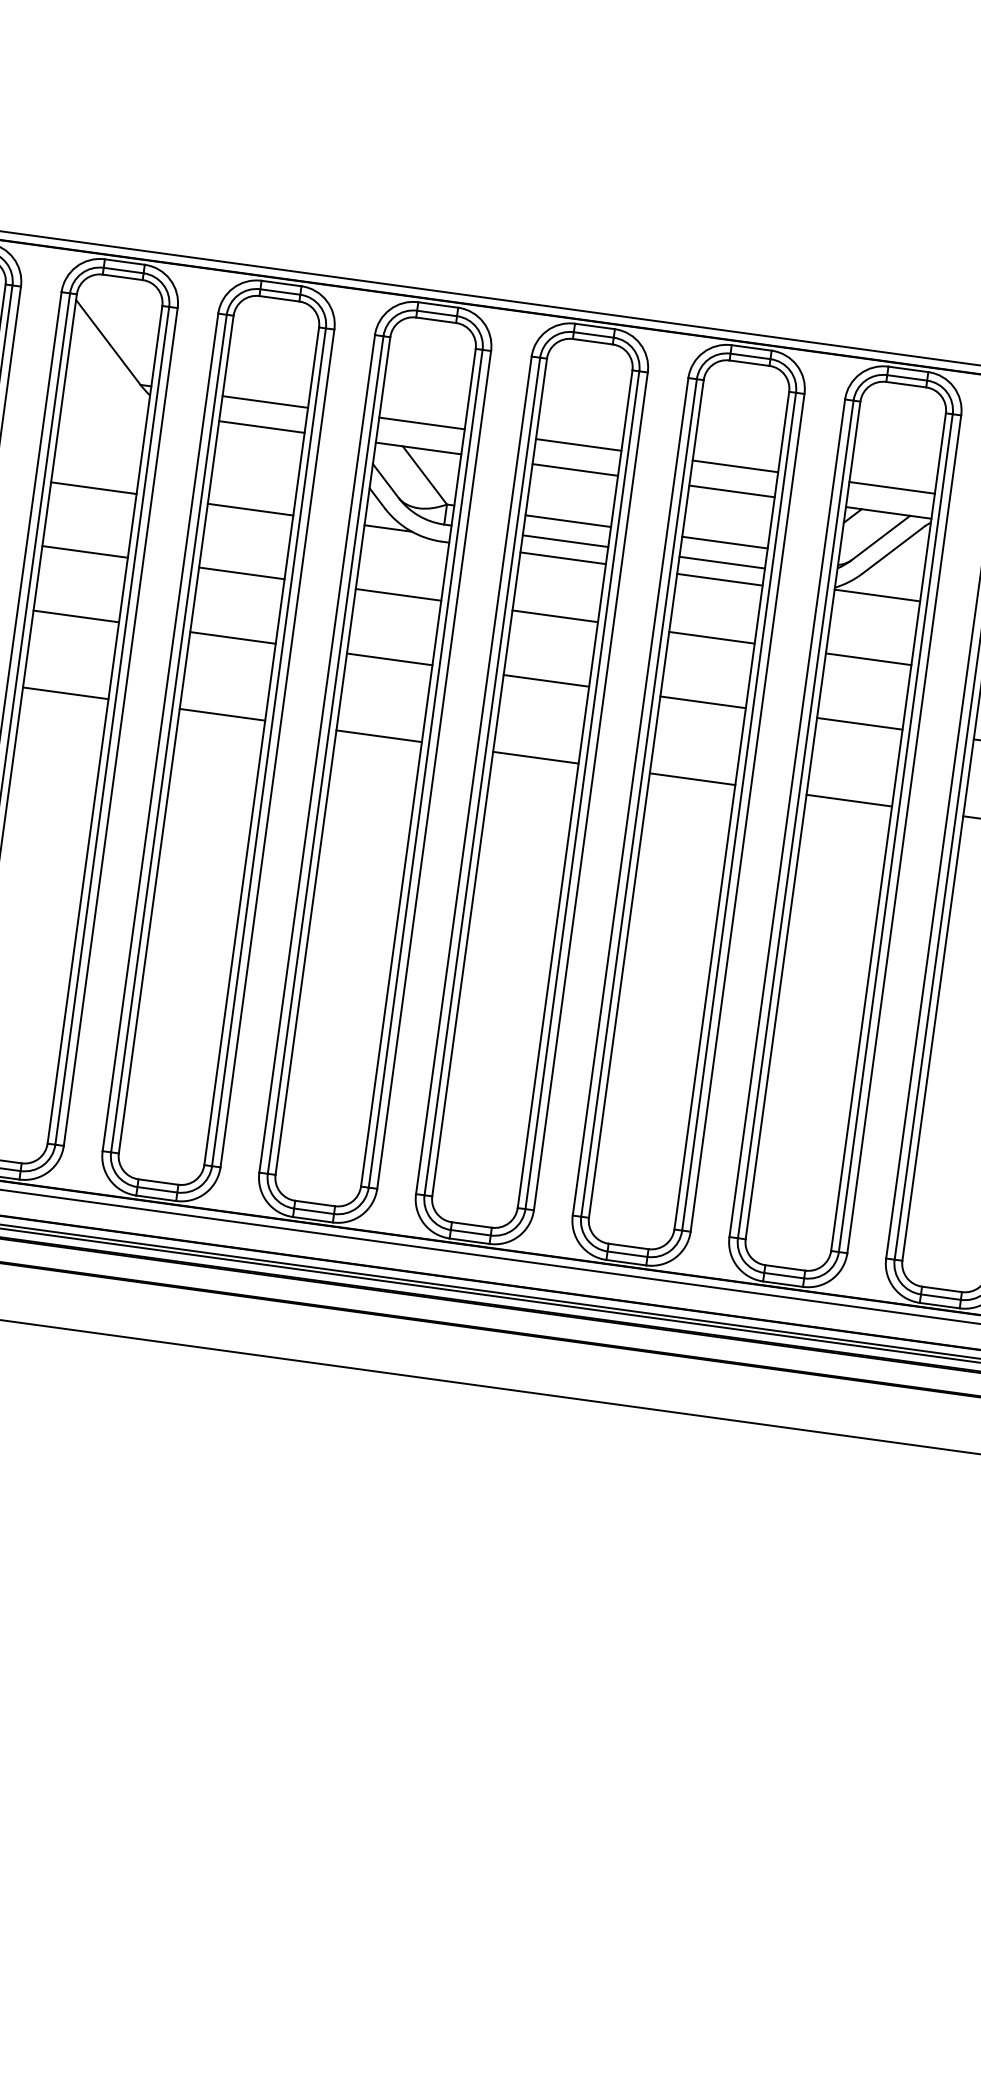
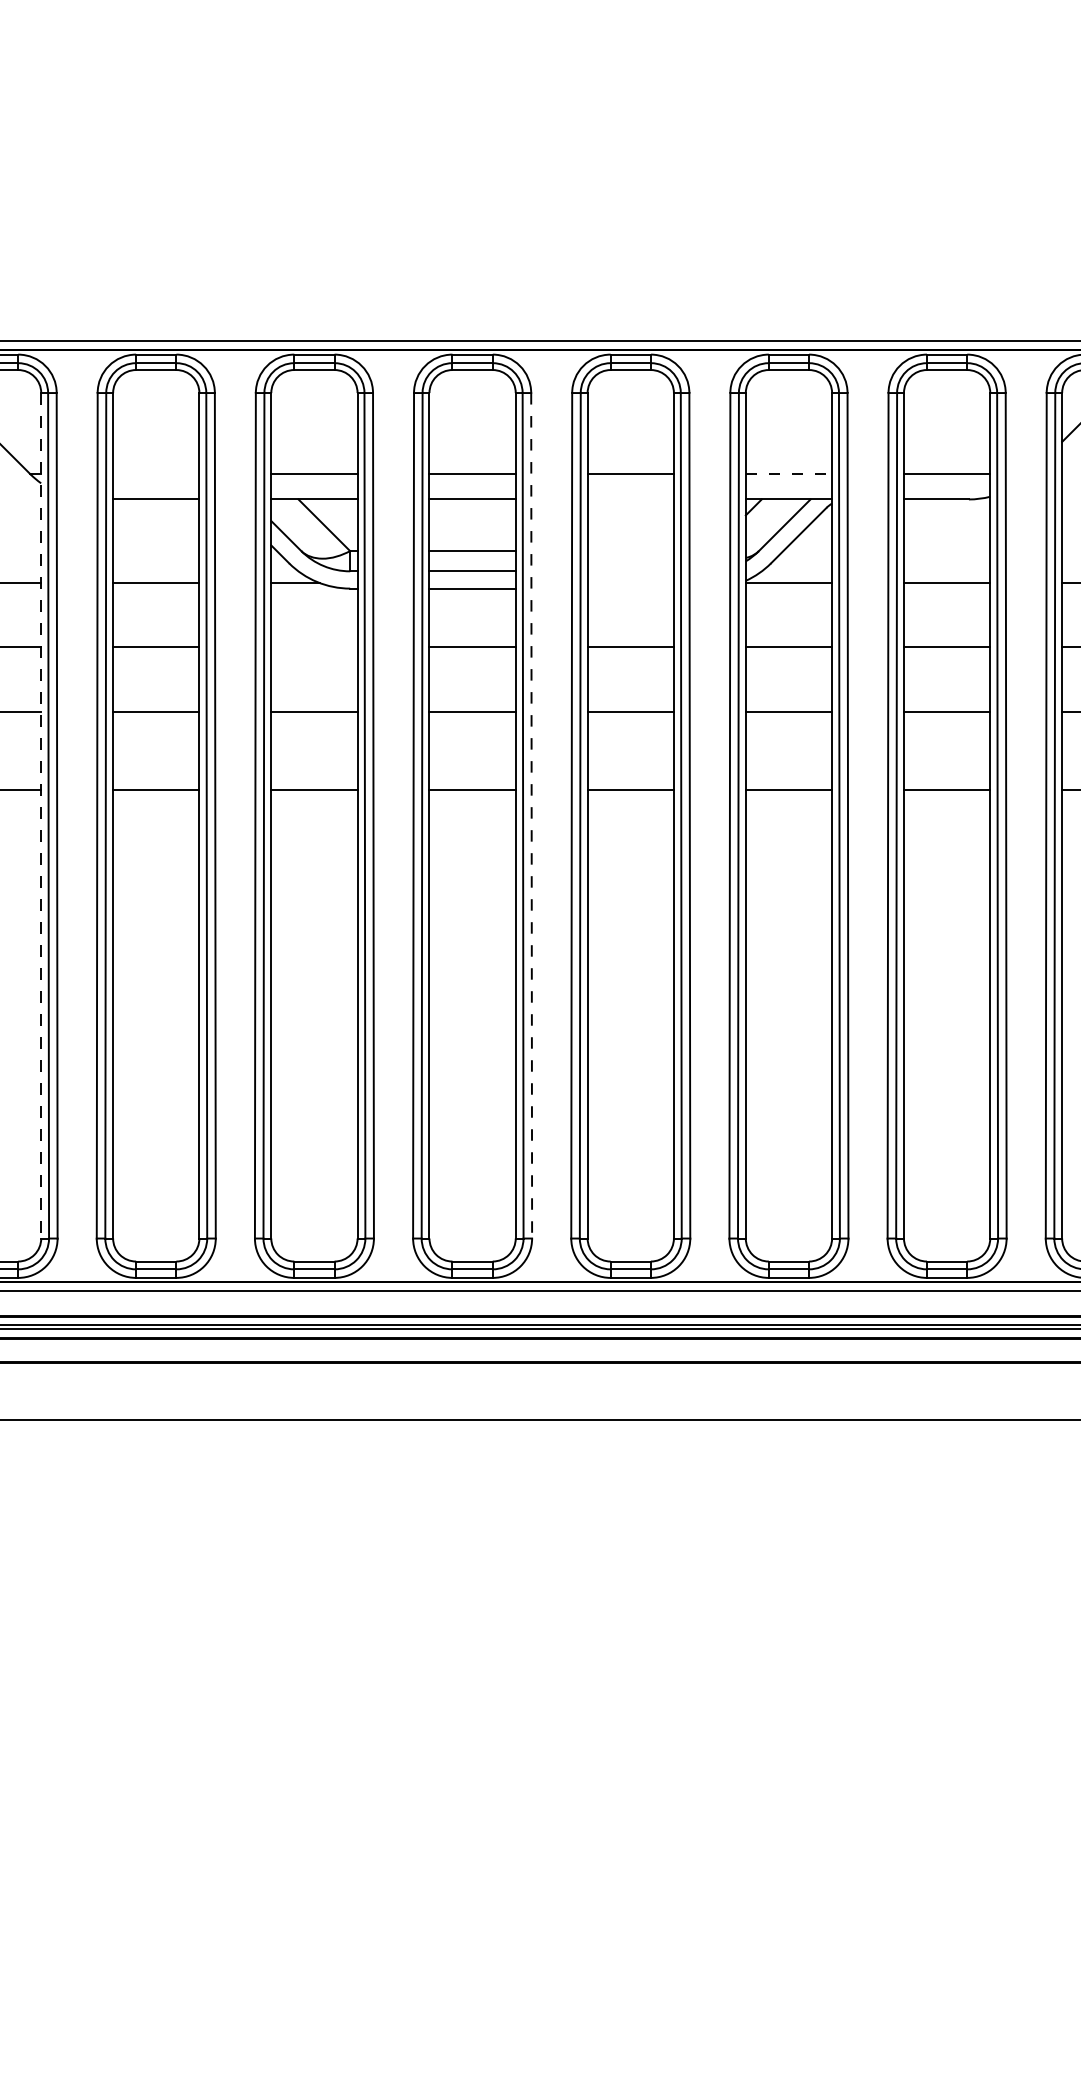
line: (265, 402) -> (156, 474), removed
line: (892, 488) -> (789, 474), solid -> dashed
line: (731, 491) -> (630, 499), removed
line: (724, 542) -> (630, 551), removed
line: (721, 562) -> (630, 571), removed
line: (719, 579) -> (630, 588), removed
line: (398, 595) -> (314, 647), removed
line: (105, 724) -> (41, 815), solid -> dashed
line: (590, 791) -> (531, 815), solid -> dashed

